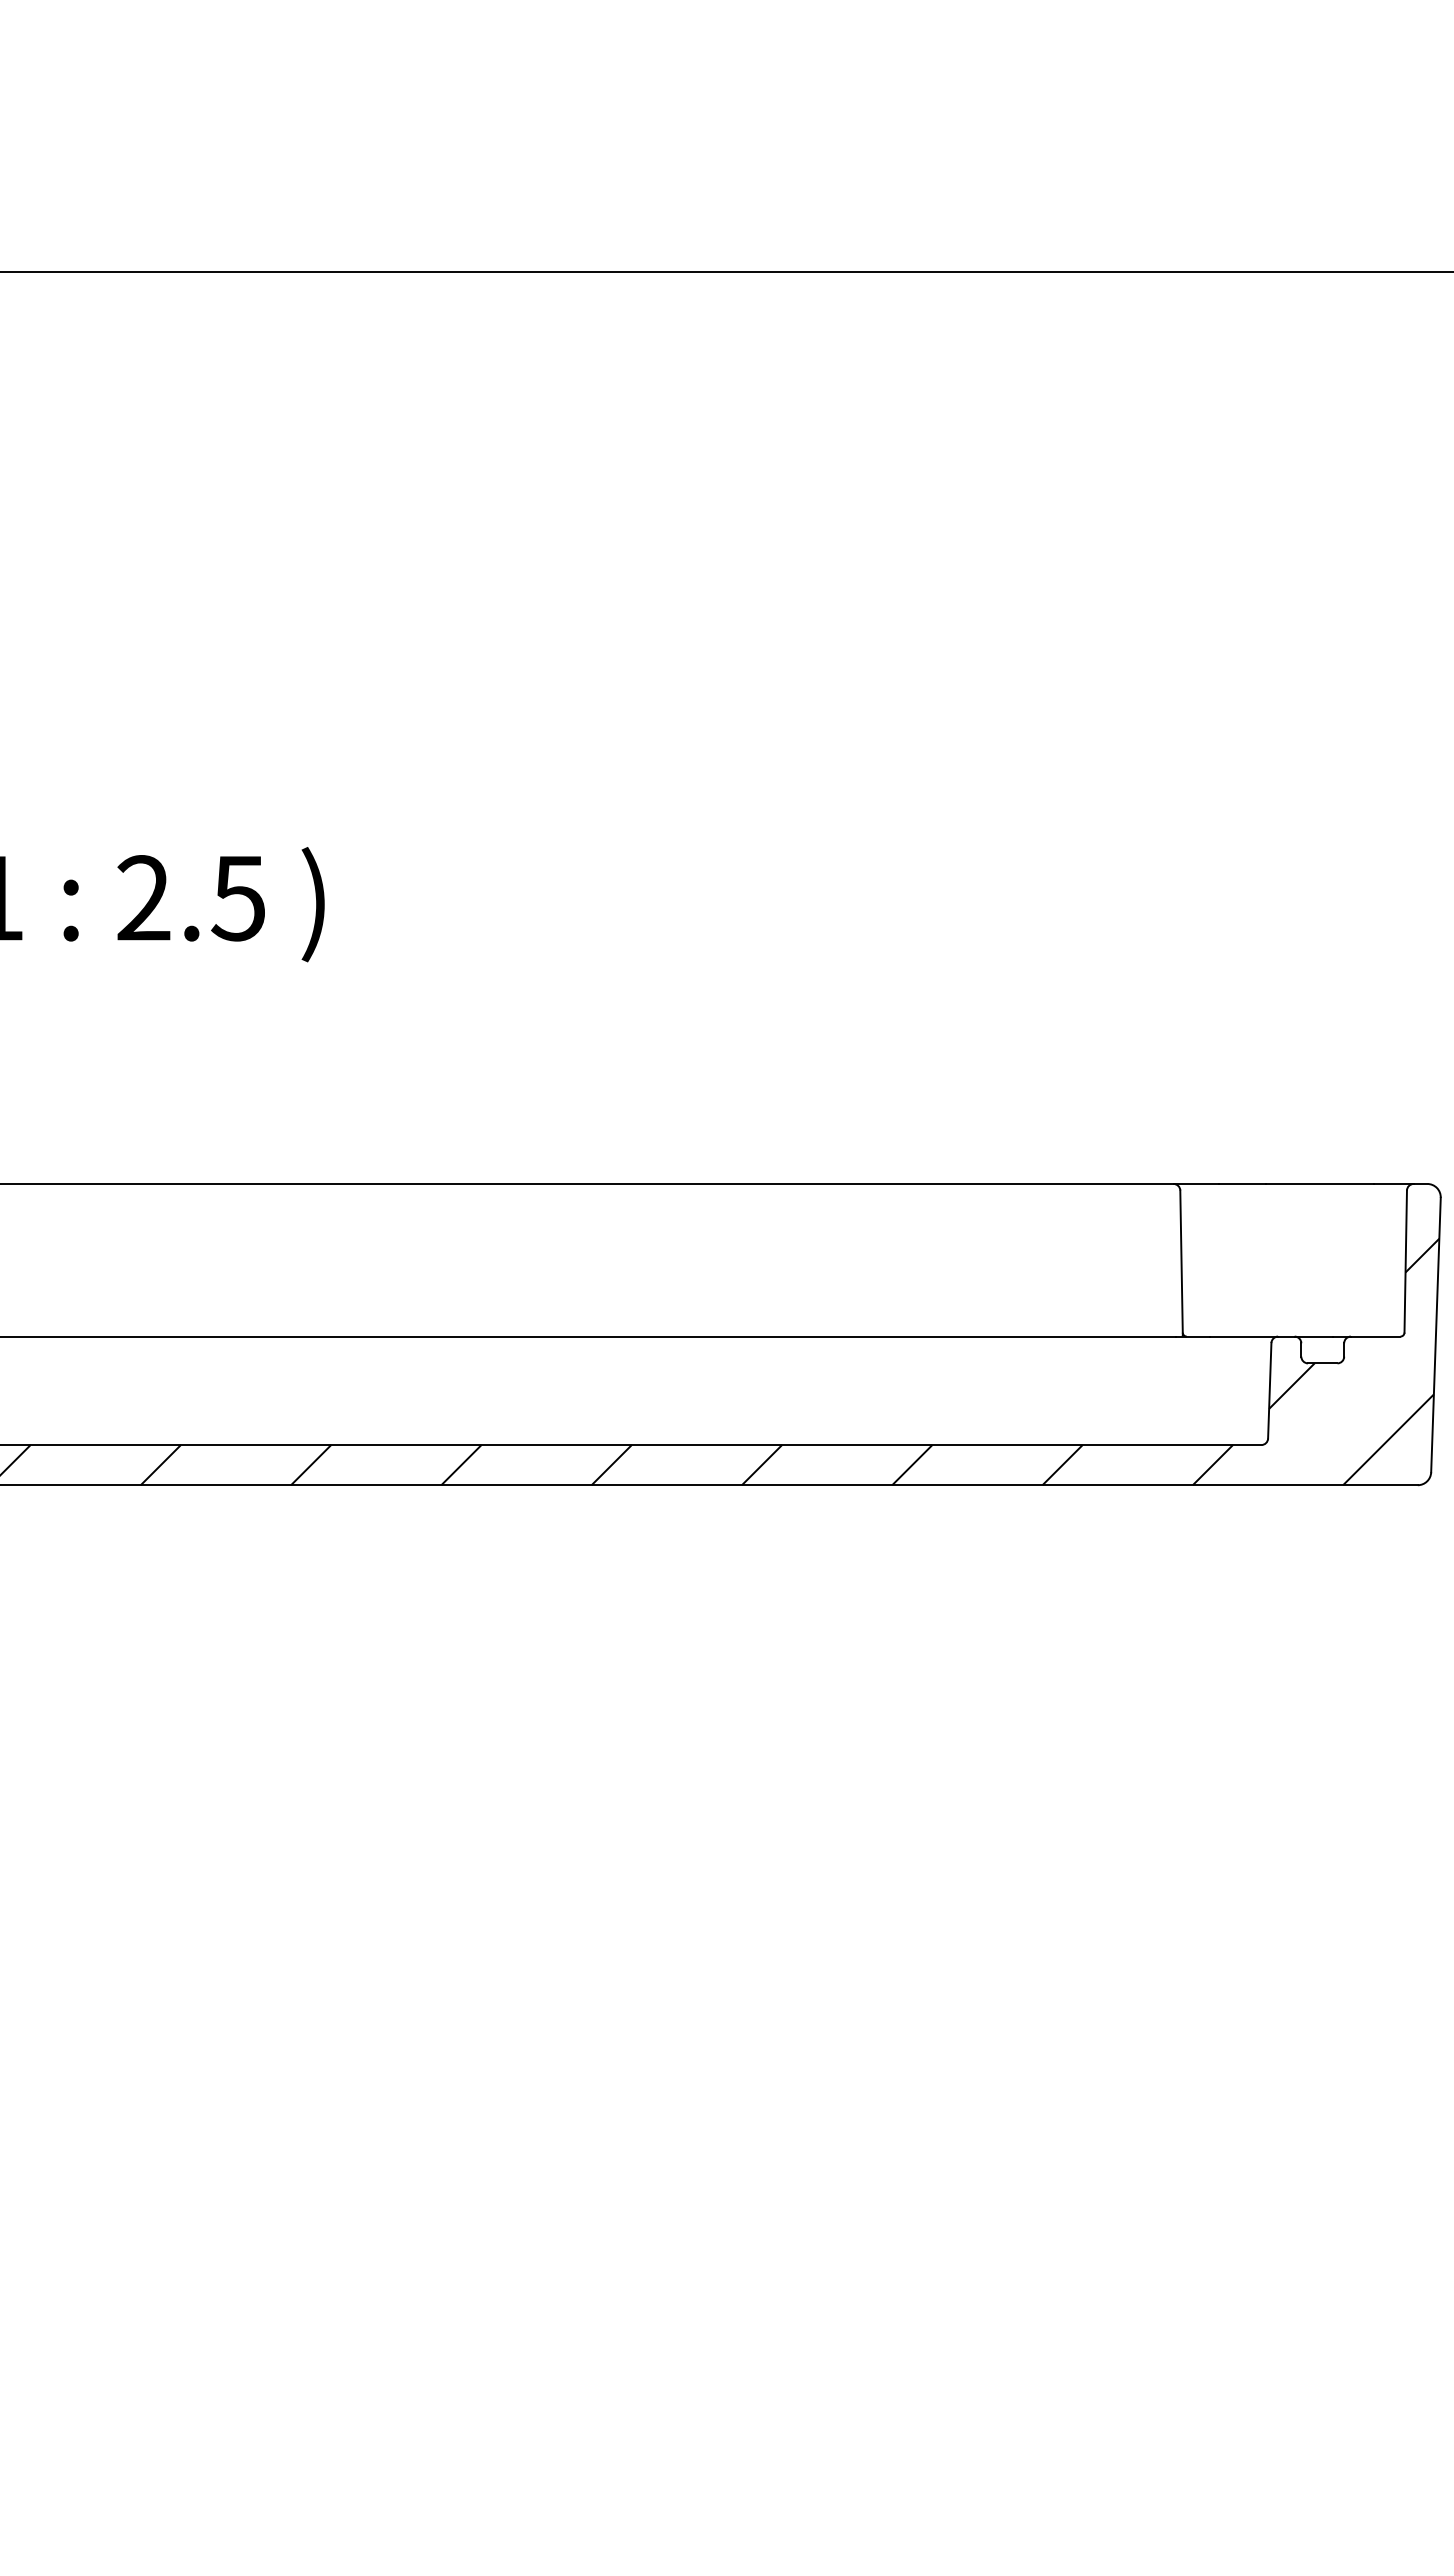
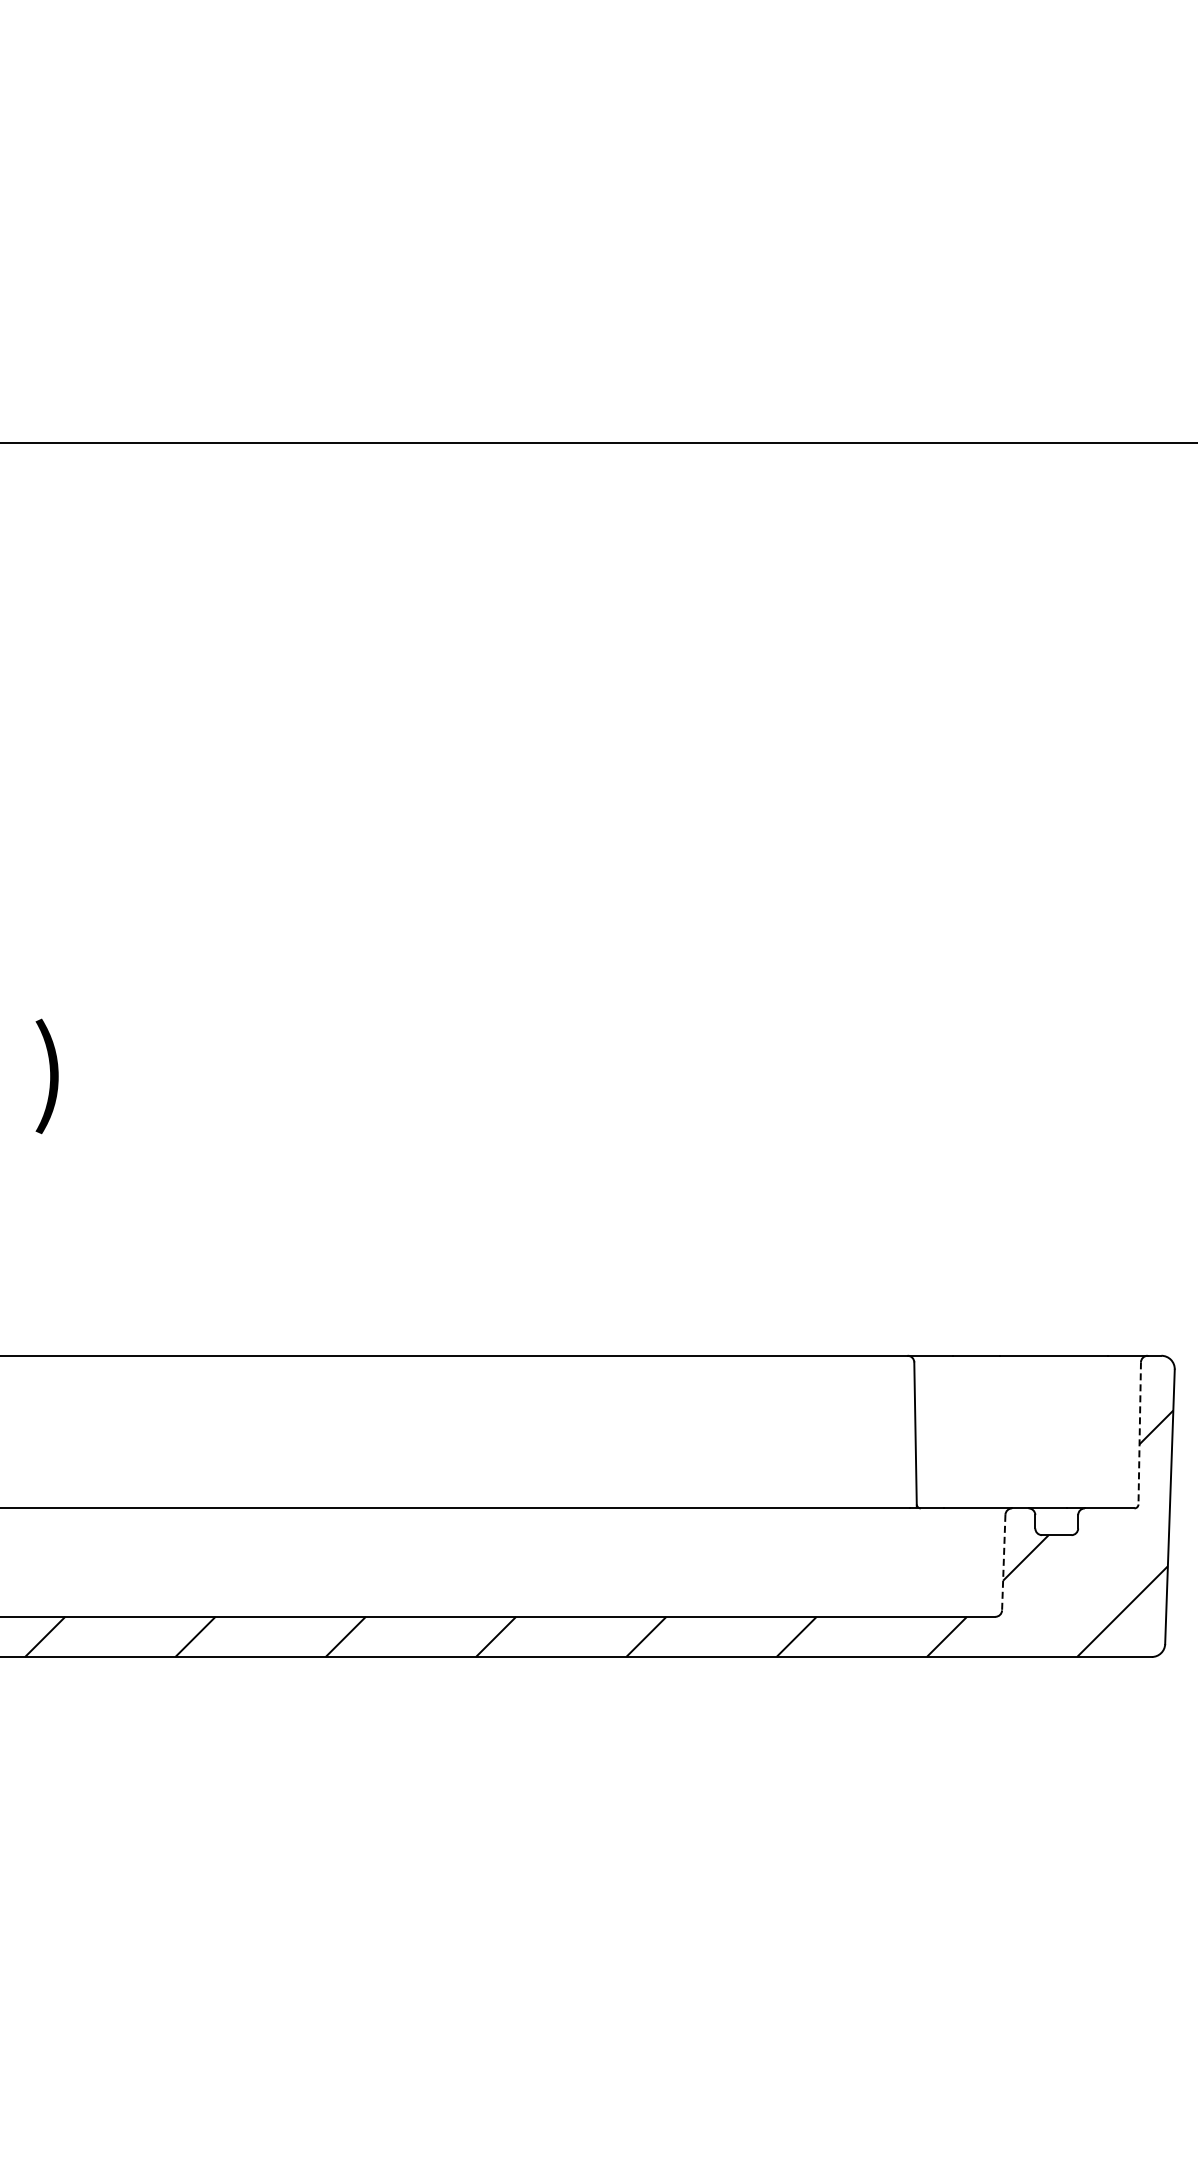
line: (1405, 1262) -> (1139, 1434), solid -> dashed
line: (1269, 1390) -> (1003, 1562), solid -> dashed

